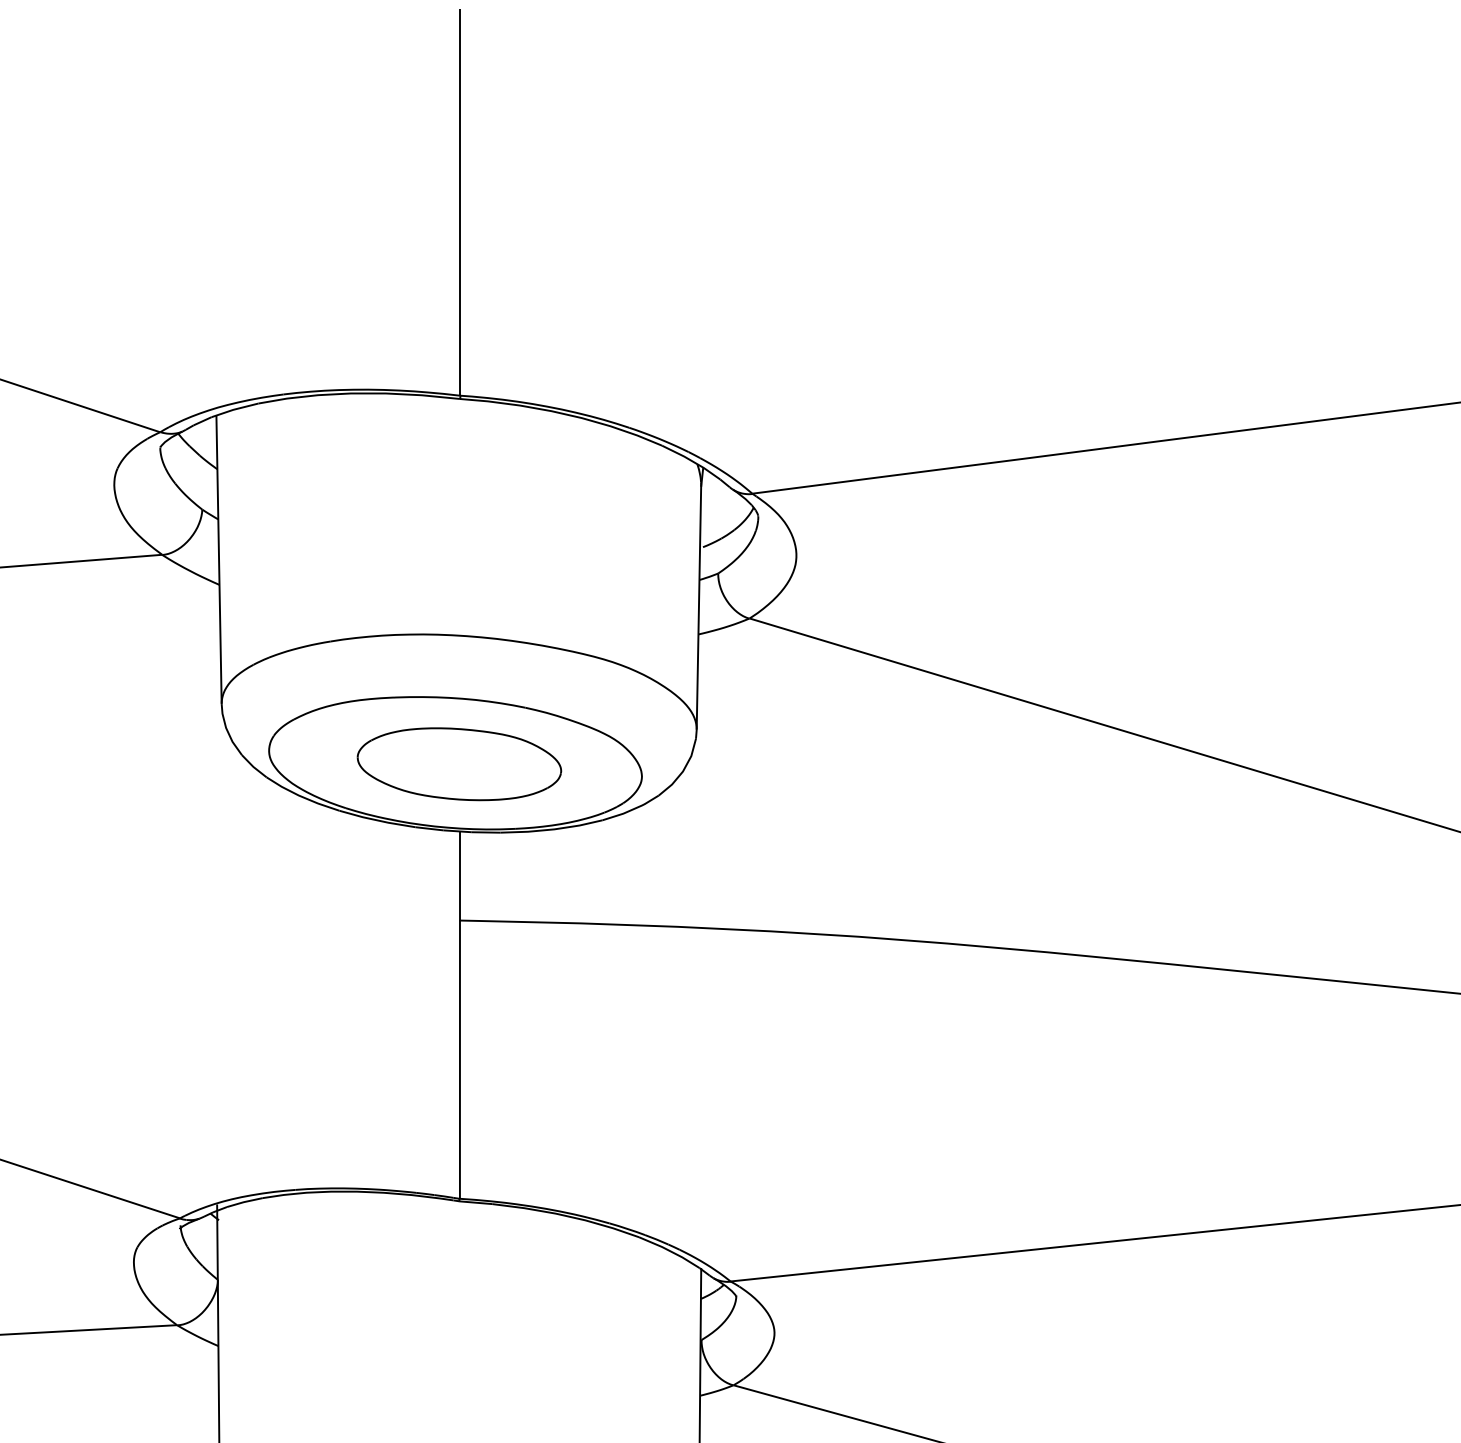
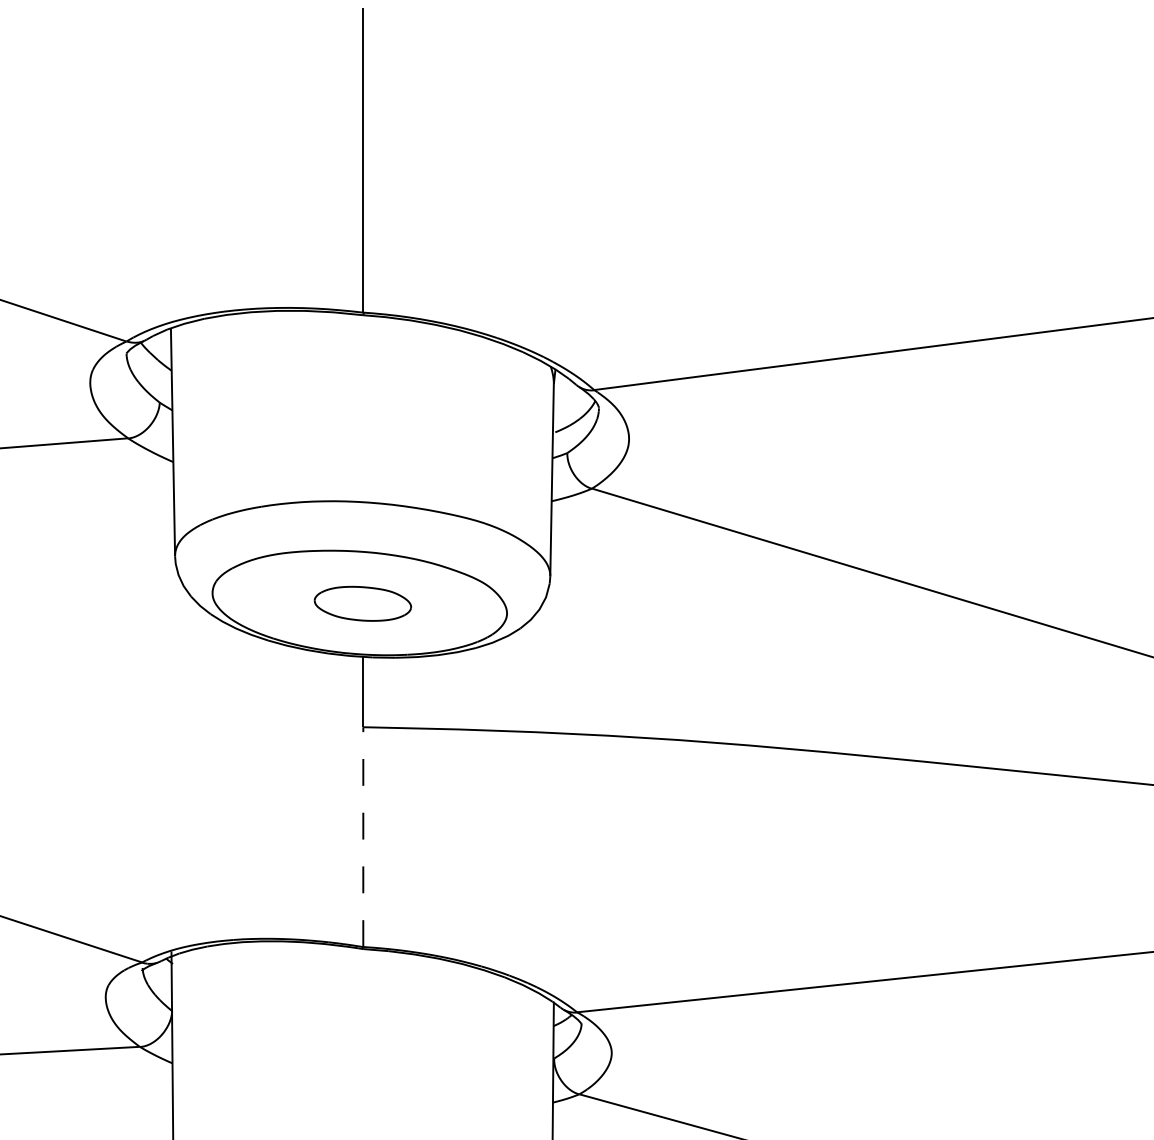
part: (458, 763) -> (362, 603), size x0.6
line: (460, 1060) -> (363, 837), solid -> dashed

